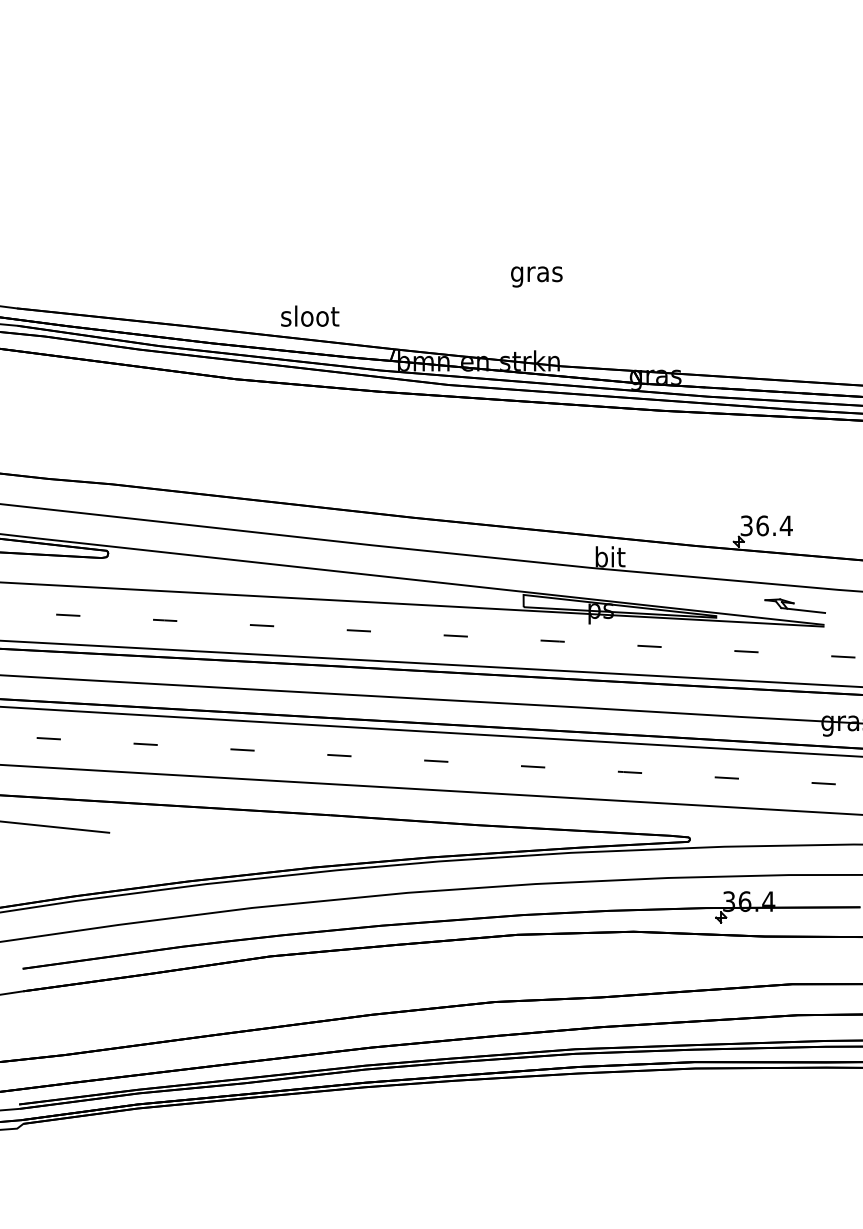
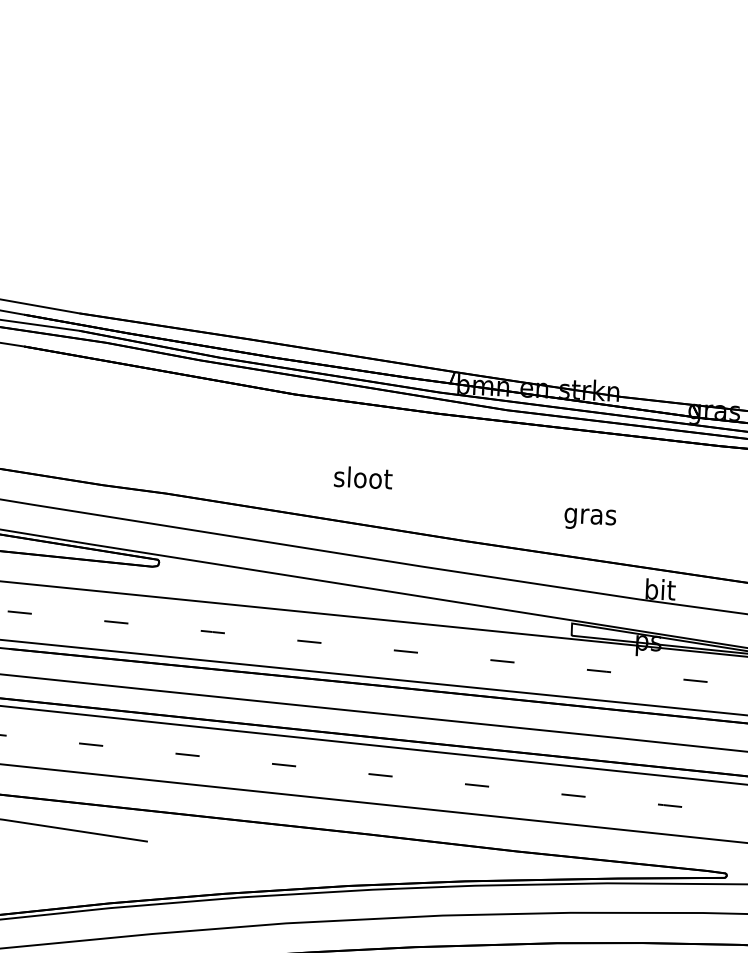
text: (536, 276) -> (589, 518), moved
text: (310, 315) -> (363, 477), moved

